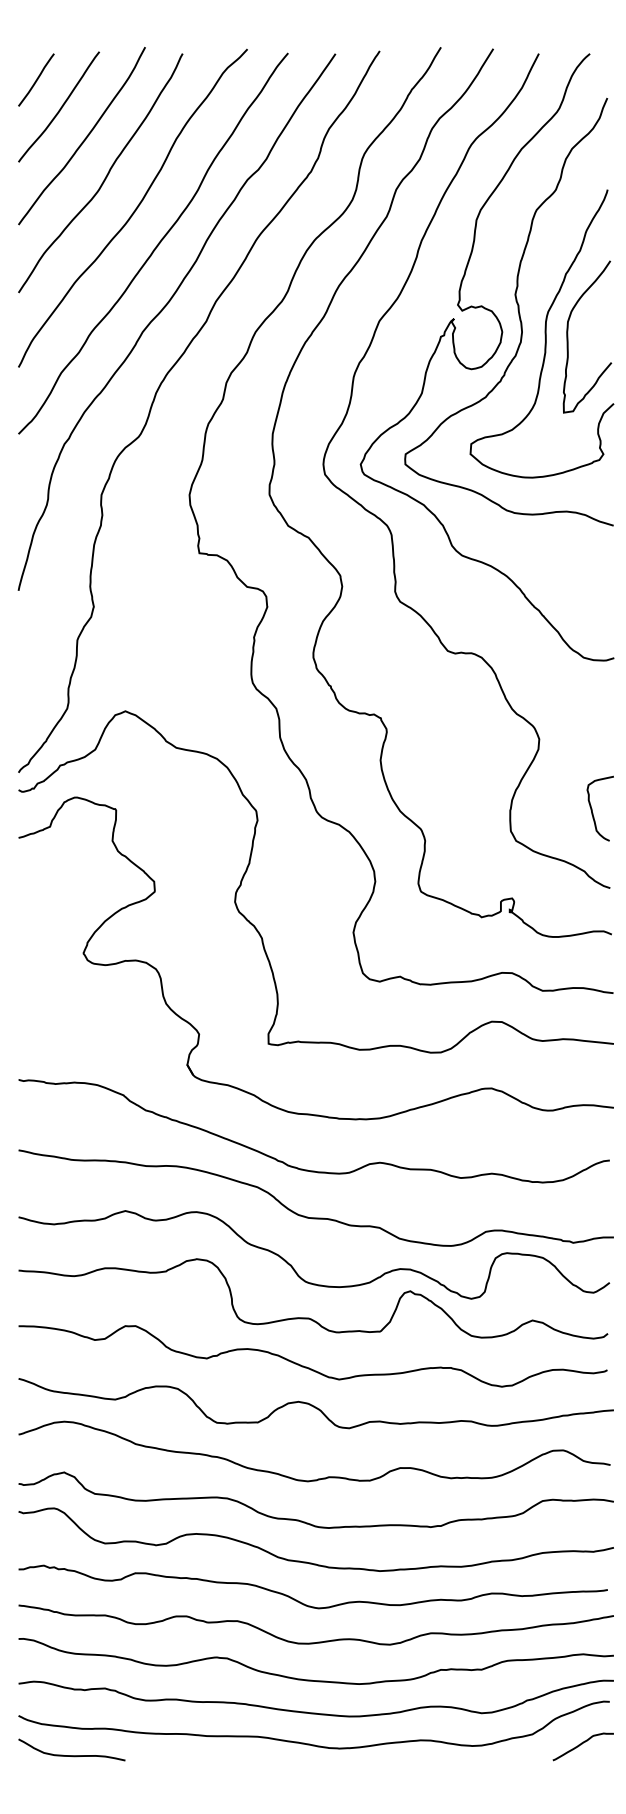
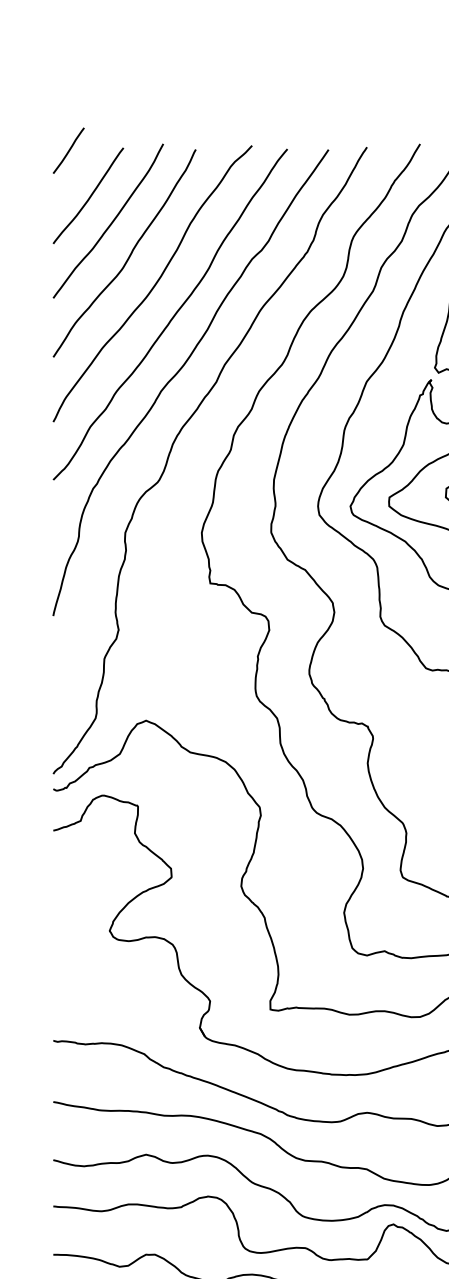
line: (36, 79) -> (68, 150), moved

